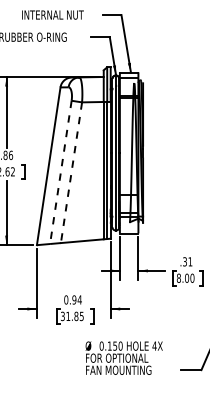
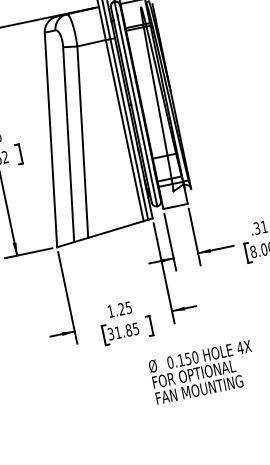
line: (60, 173) -> (68, 146), dashed -> solid
line: (71, 173) -> (83, 143), dashed -> solid
text: (72, 299) -> (119, 309), 0.94 -> 1.25

